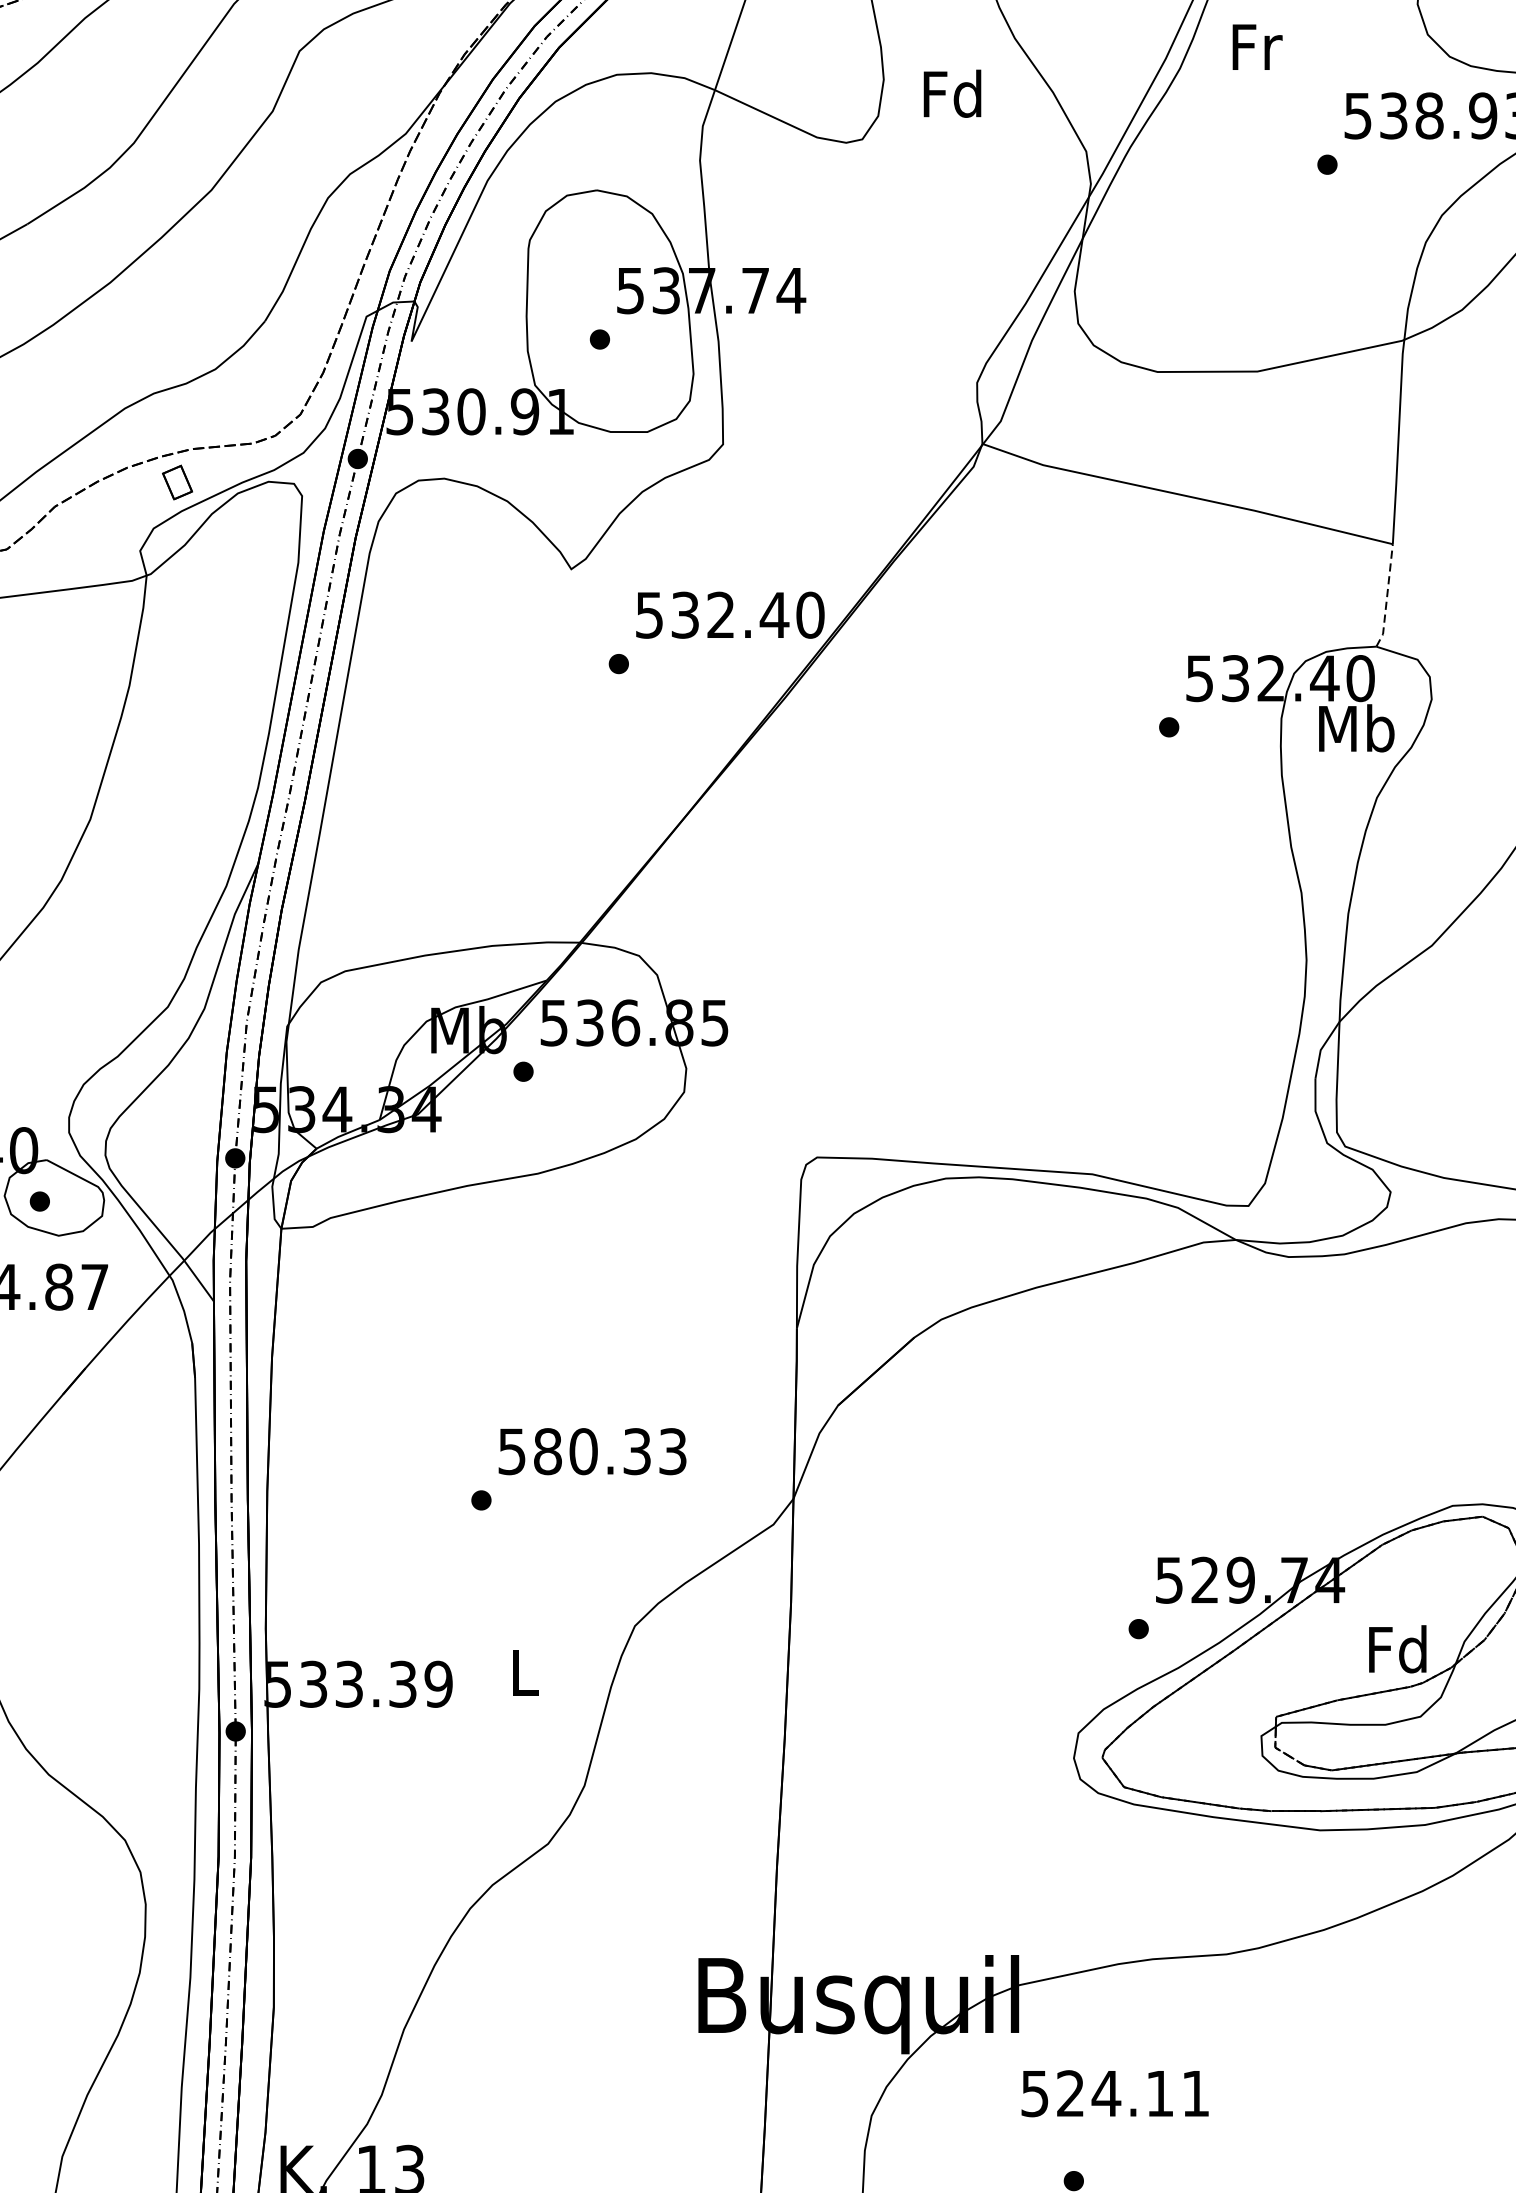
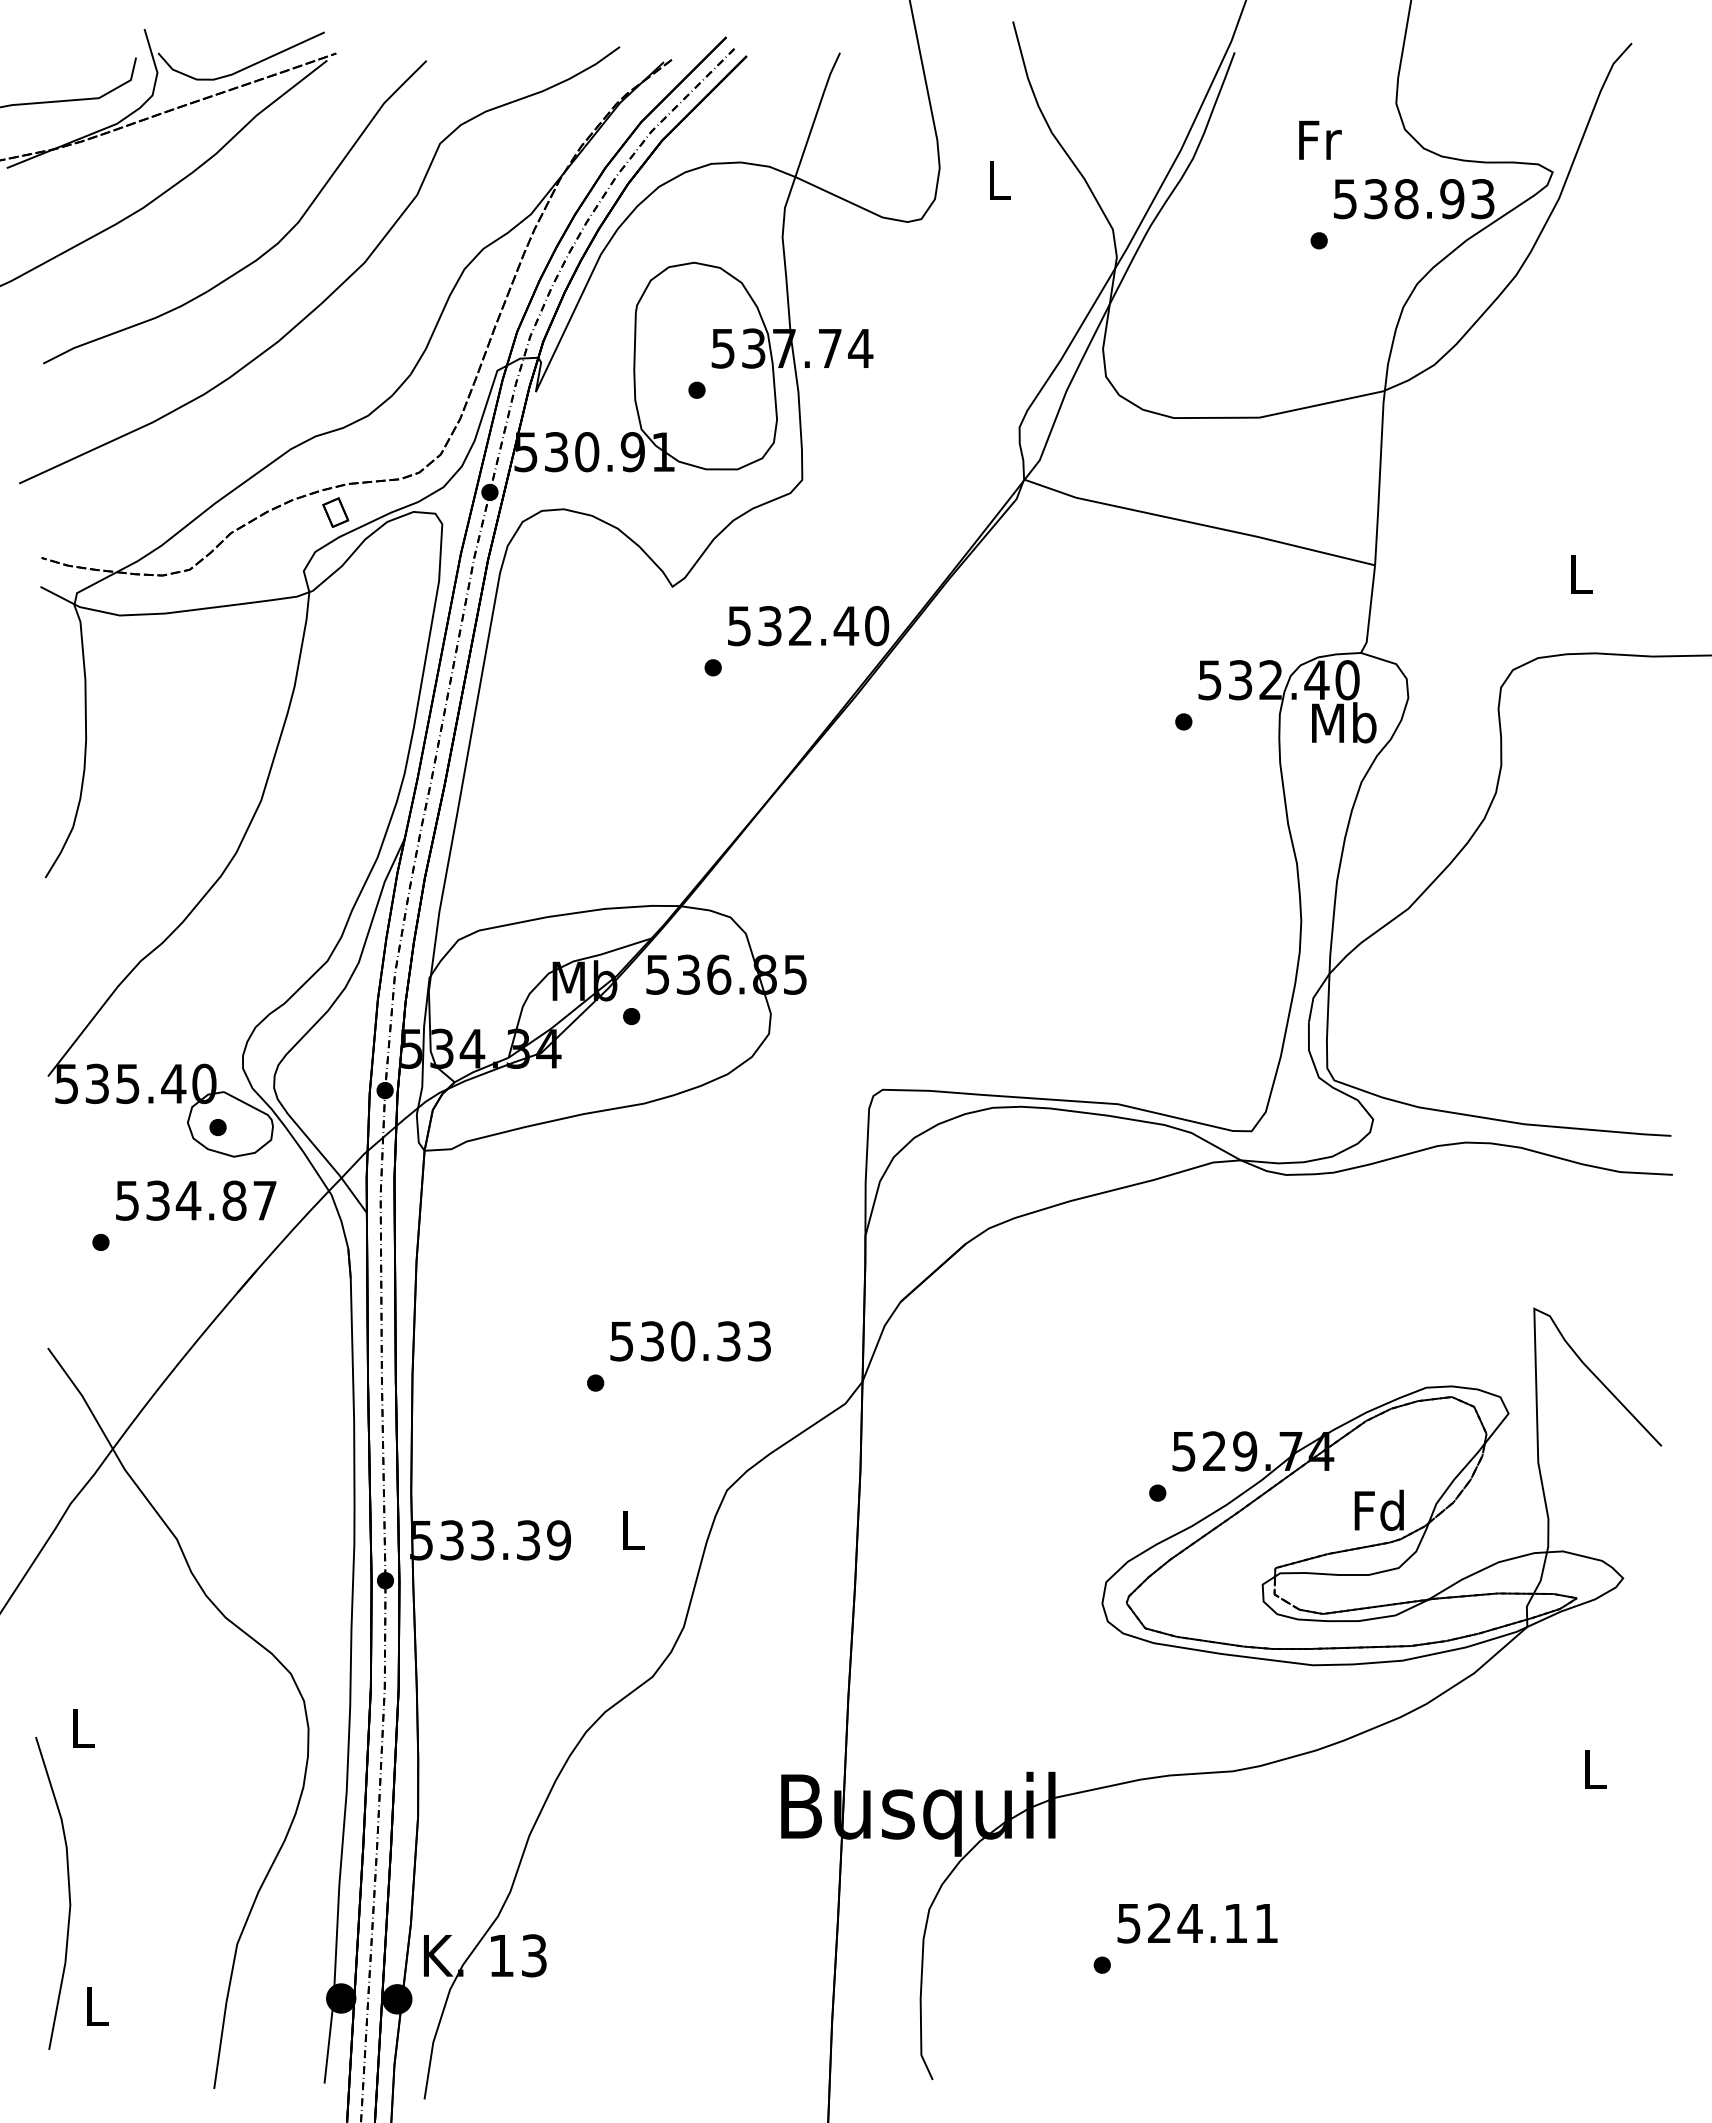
text: (1257, 46) -> (1320, 139), moved
text: (952, 93) -> (998, 179), Fd -> L
line: (1387, 595) -> (1370, 609), dashed -> solid
text: (547, 1451) -> (652, 1341), 580.33 -> 530.33
text: (1115, 2093) -> (1197, 1923), moved

